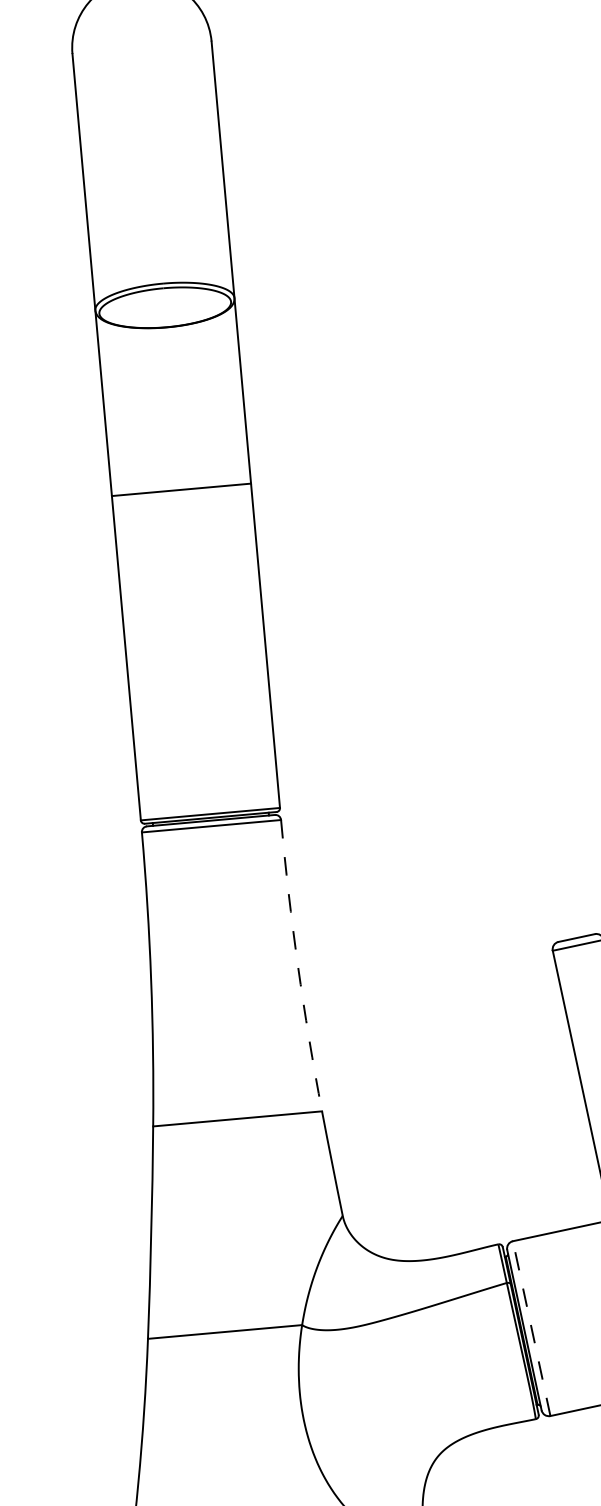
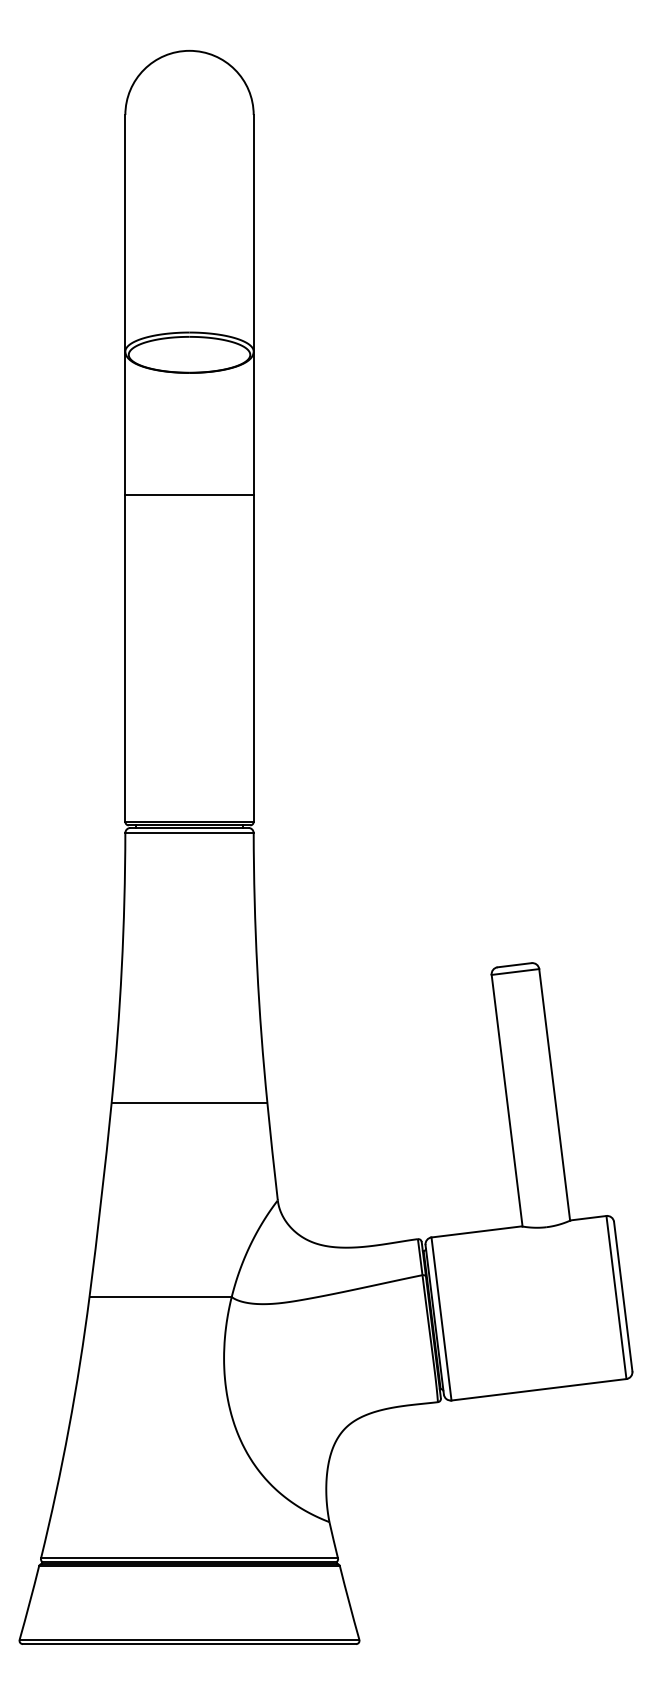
line: (181, 489) -> (189, 494), moved
arc: (298, 966) -> (257, 968), dashed -> solid
line: (531, 1328) -> (441, 1318), dashed -> solid

